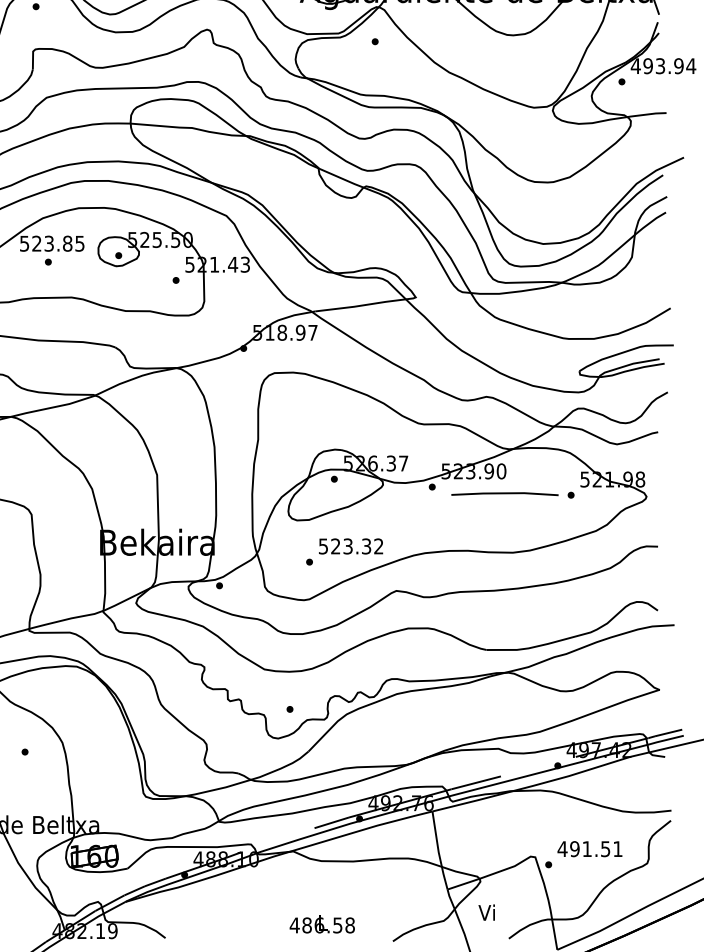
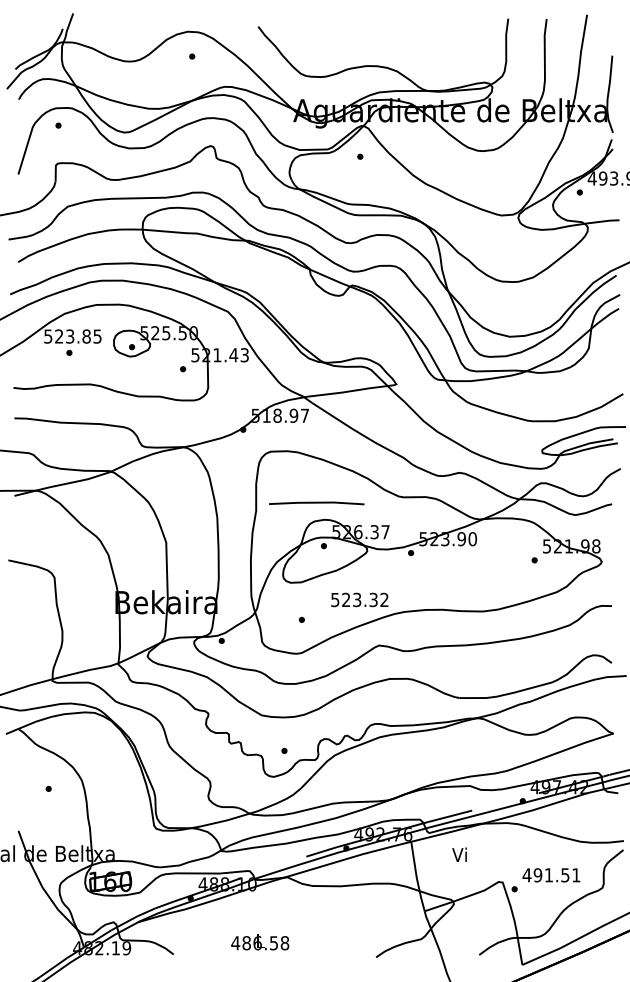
line: (504, 494) -> (316, 503), moved
text: (350, 545) -> (359, 599), moved
text: (486, 912) -> (459, 854), moved
text: (322, 924) -> (260, 942), moved

